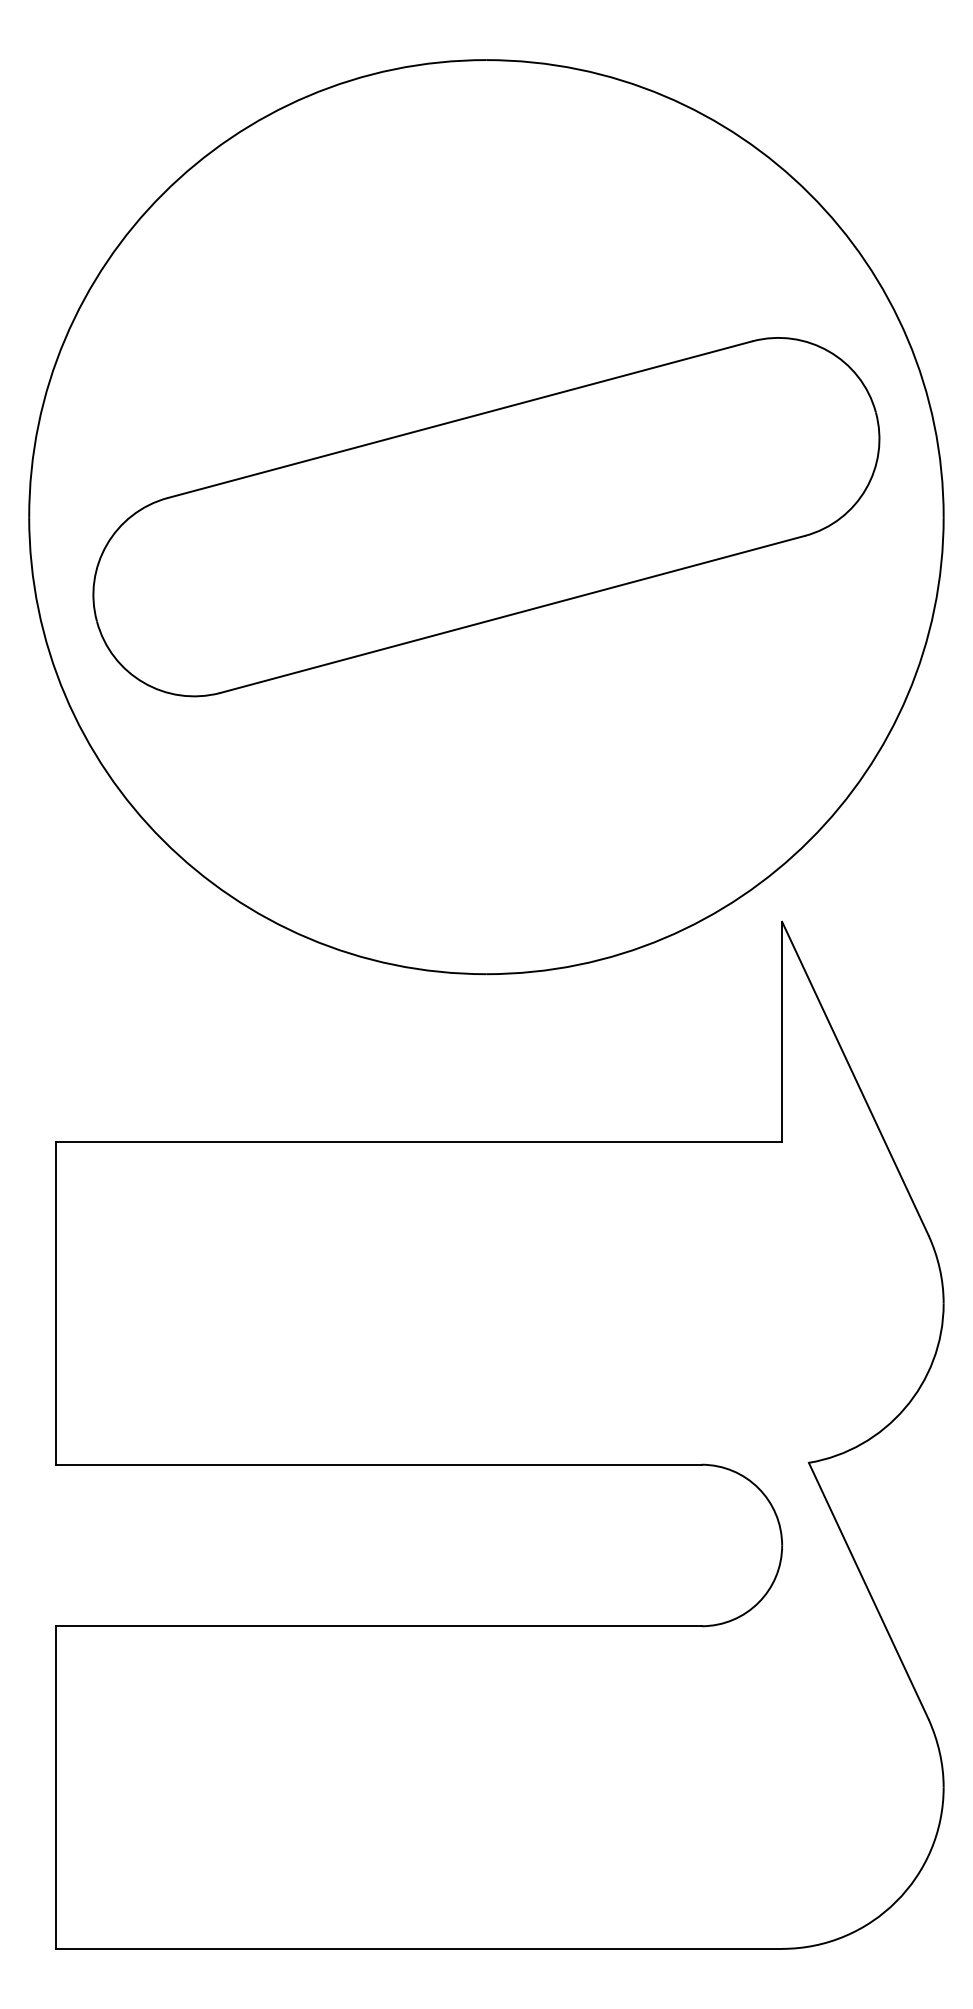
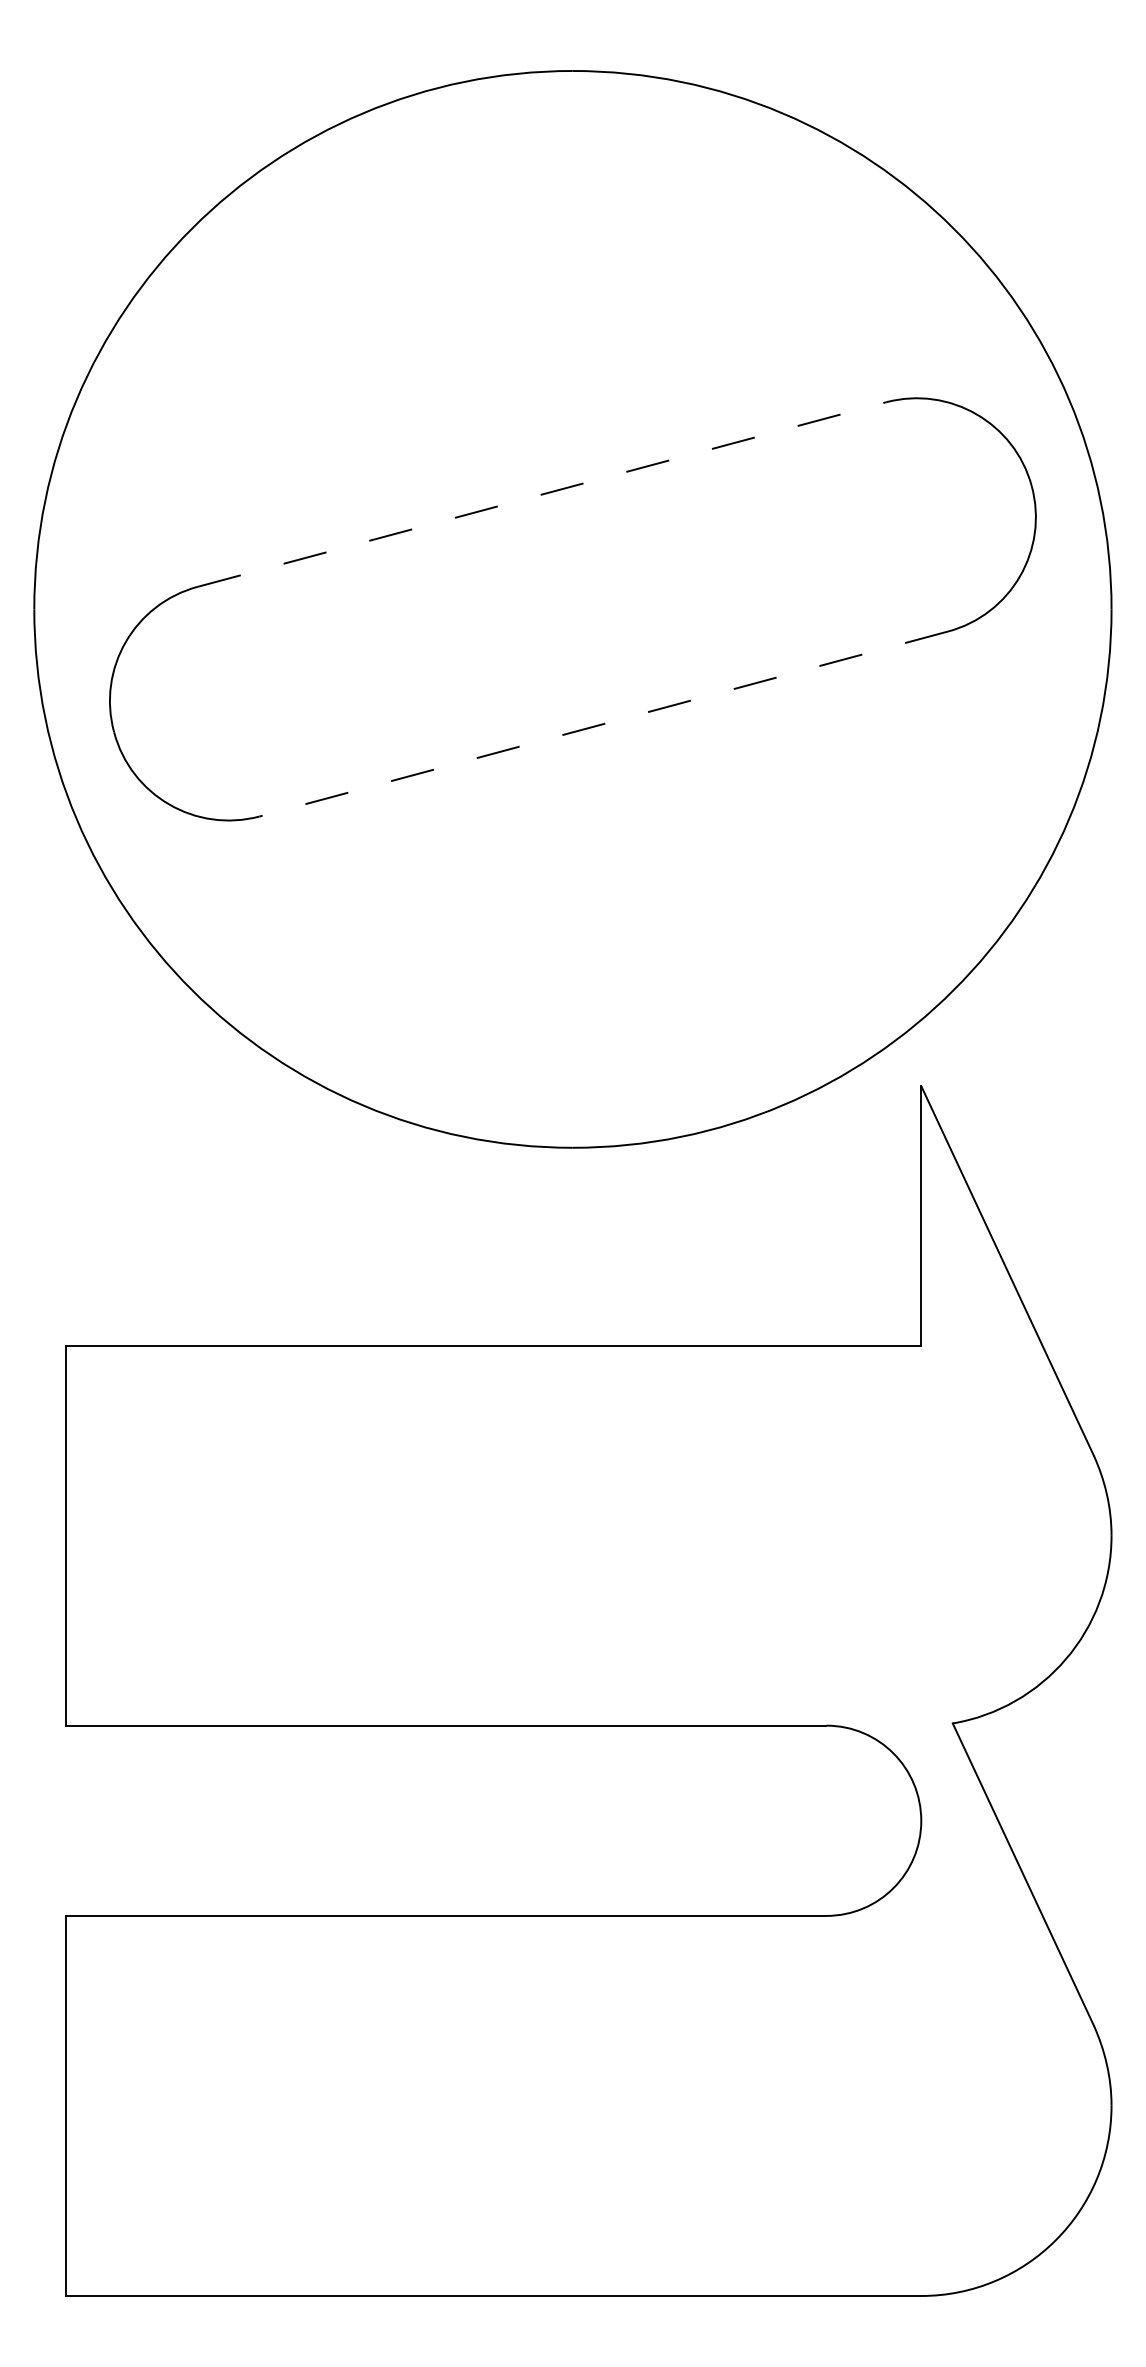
line: (460, 419) -> (542, 494), solid -> dashed
line: (512, 614) -> (603, 724), solid -> dashed

